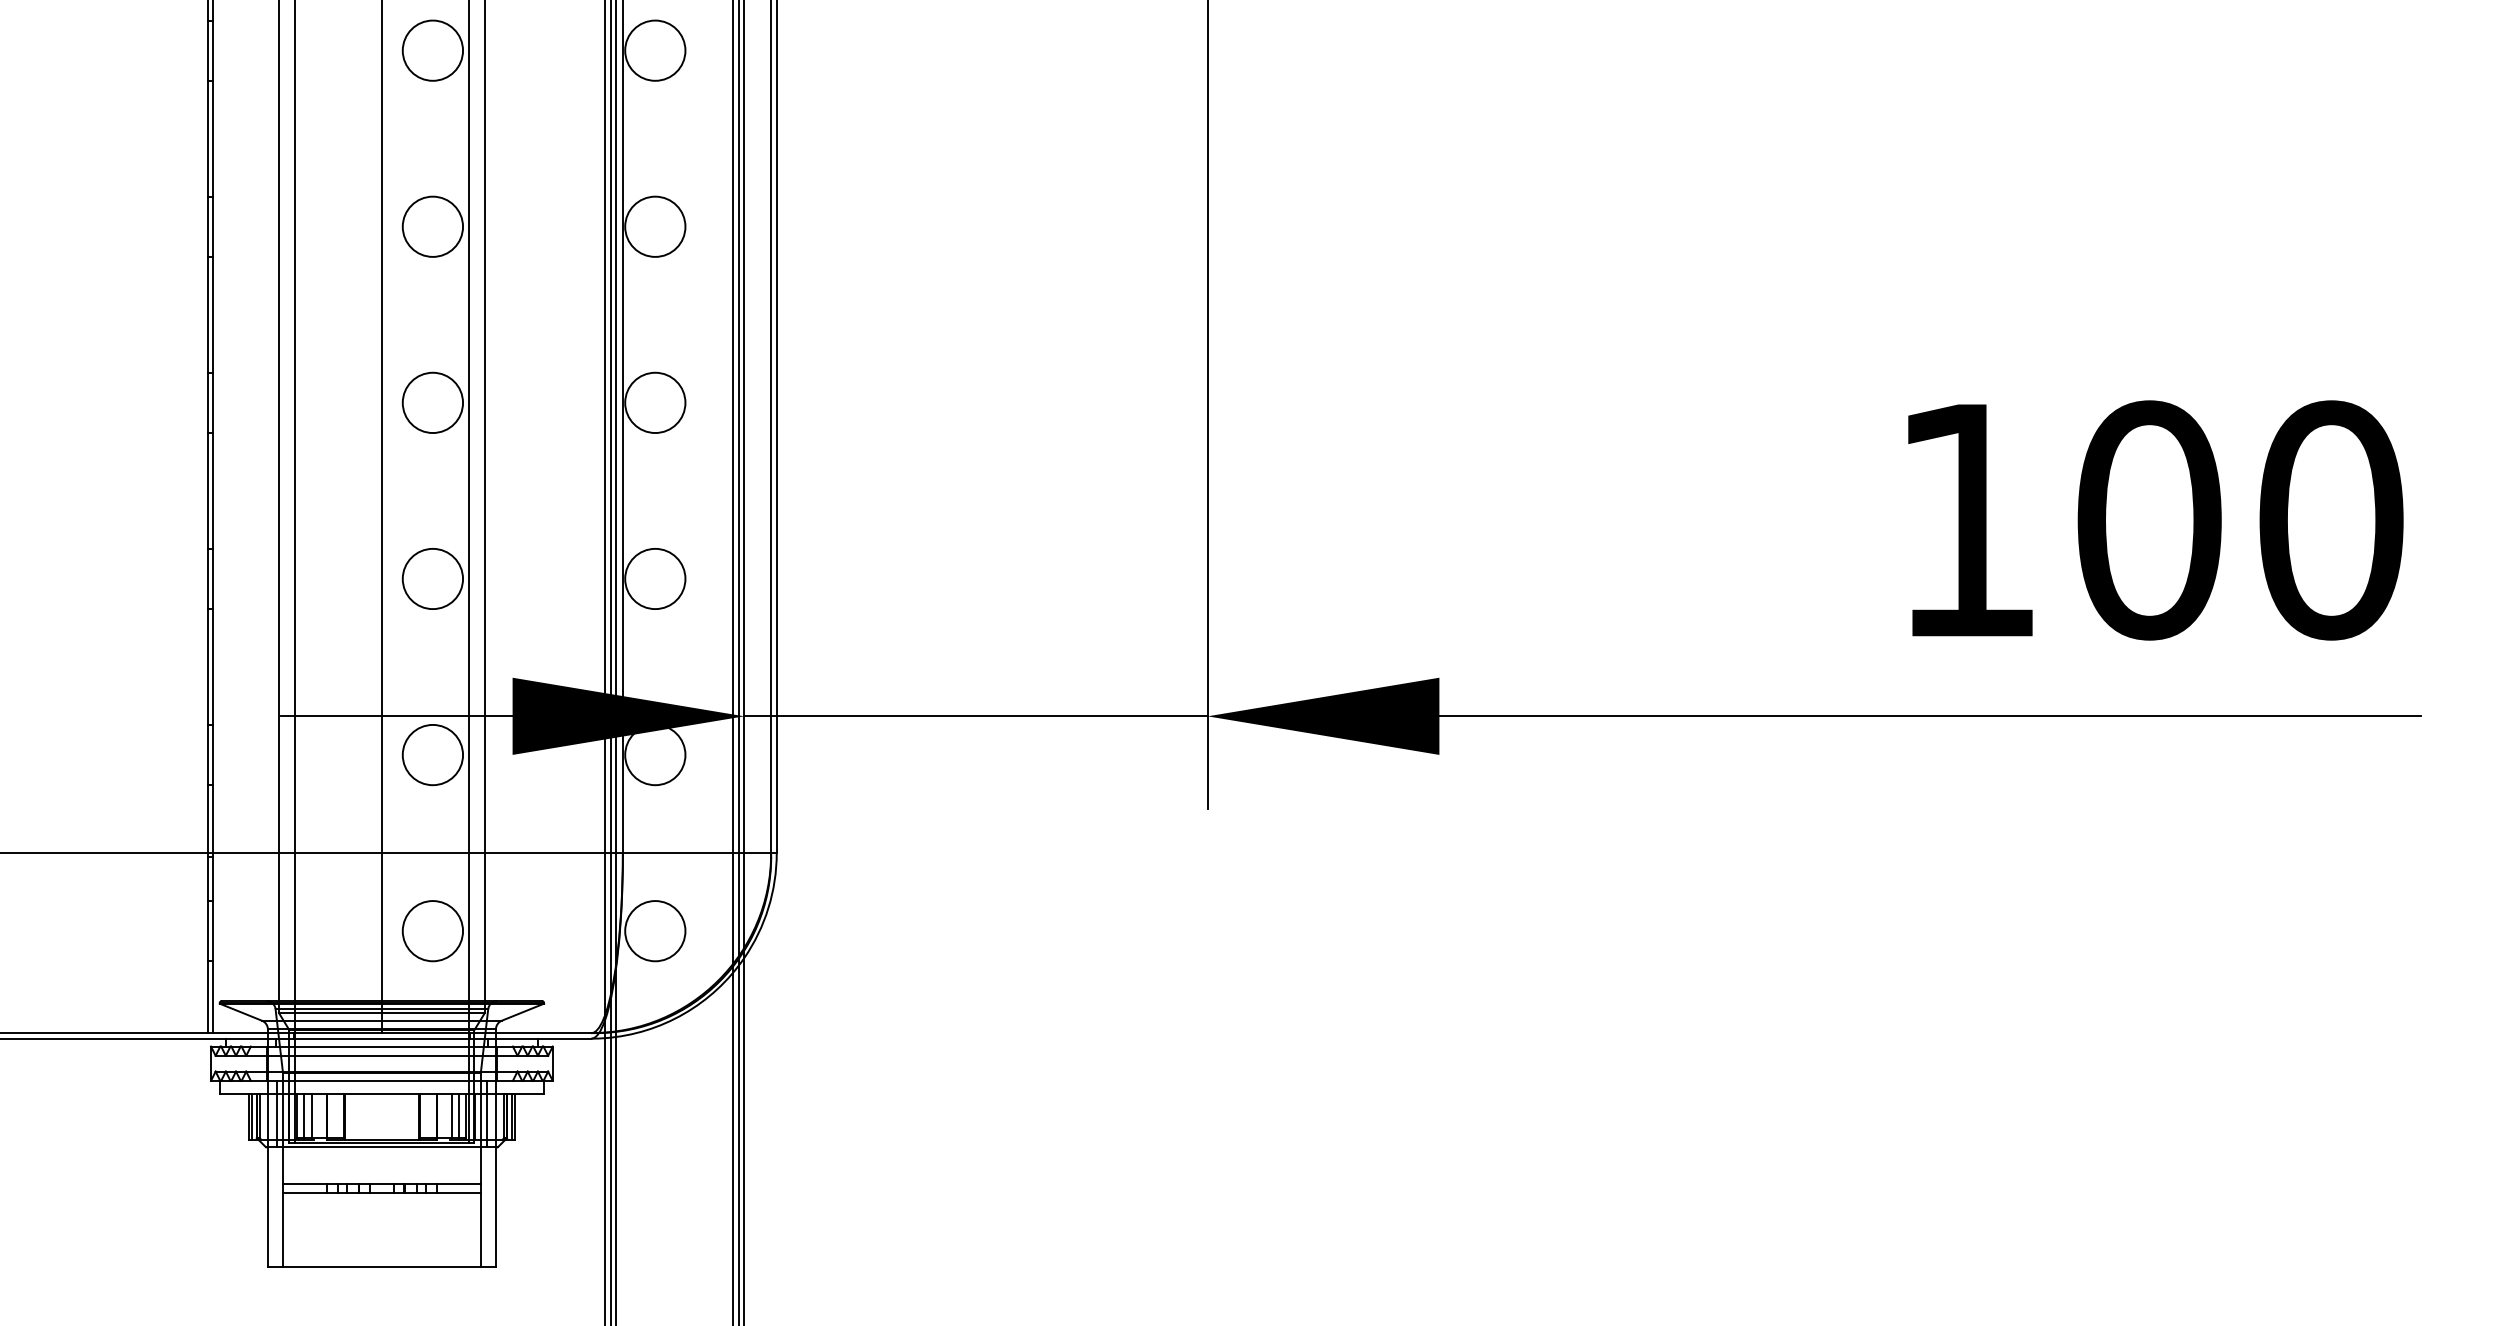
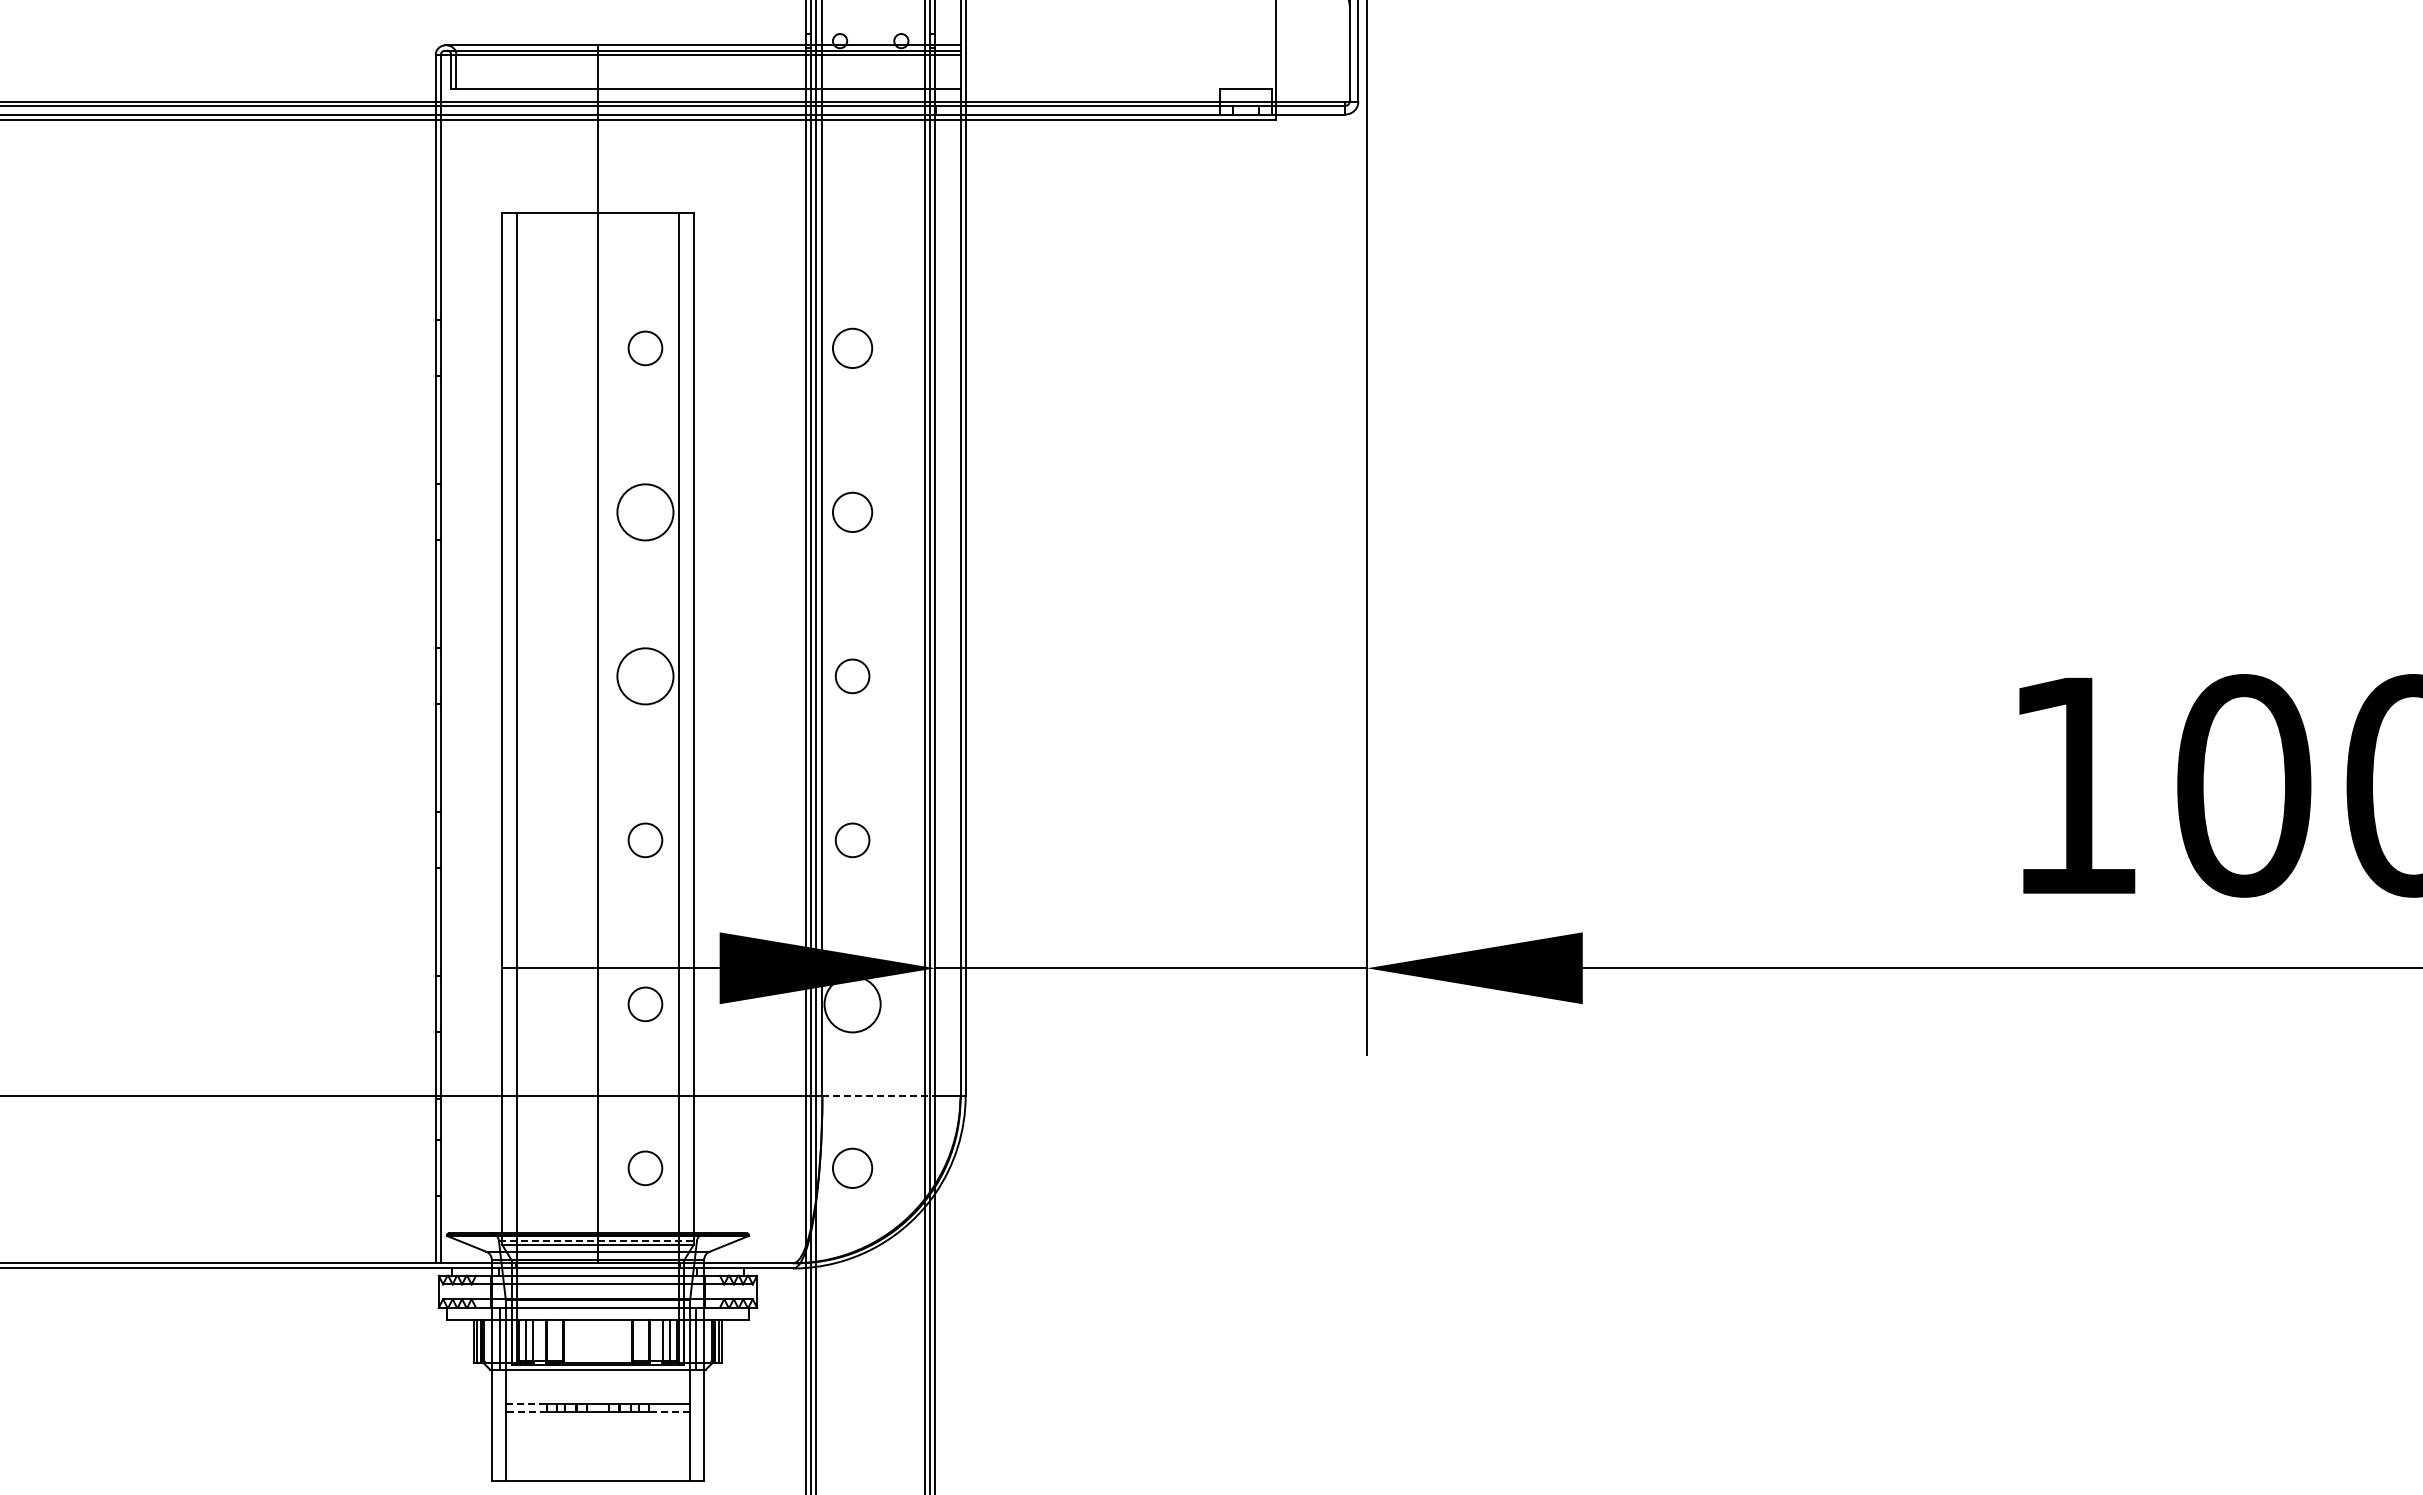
circle: (432, 50) -> (645, 348), size x0.6
circle: (655, 50) -> (852, 348), size x0.7
circle: (655, 226) -> (852, 512), size x0.7
circle: (655, 403) -> (852, 676), size x0.6
circle: (432, 579) -> (645, 840), size x0.6
circle: (655, 579) -> (852, 840), size x0.6
circle: (432, 755) -> (645, 1004), size x0.6
line: (683, 852) -> (878, 1095), solid -> dashed
circle: (432, 931) -> (645, 1168), size x0.6
circle: (655, 931) -> (852, 1168), size x0.7
line: (382, 1008) -> (598, 1240), solid -> dashed
line: (305, 1183) -> (526, 1403), solid -> dashed
line: (304, 1193) -> (525, 1412), solid -> dashed
line: (458, 1193) -> (669, 1412), solid -> dashed

